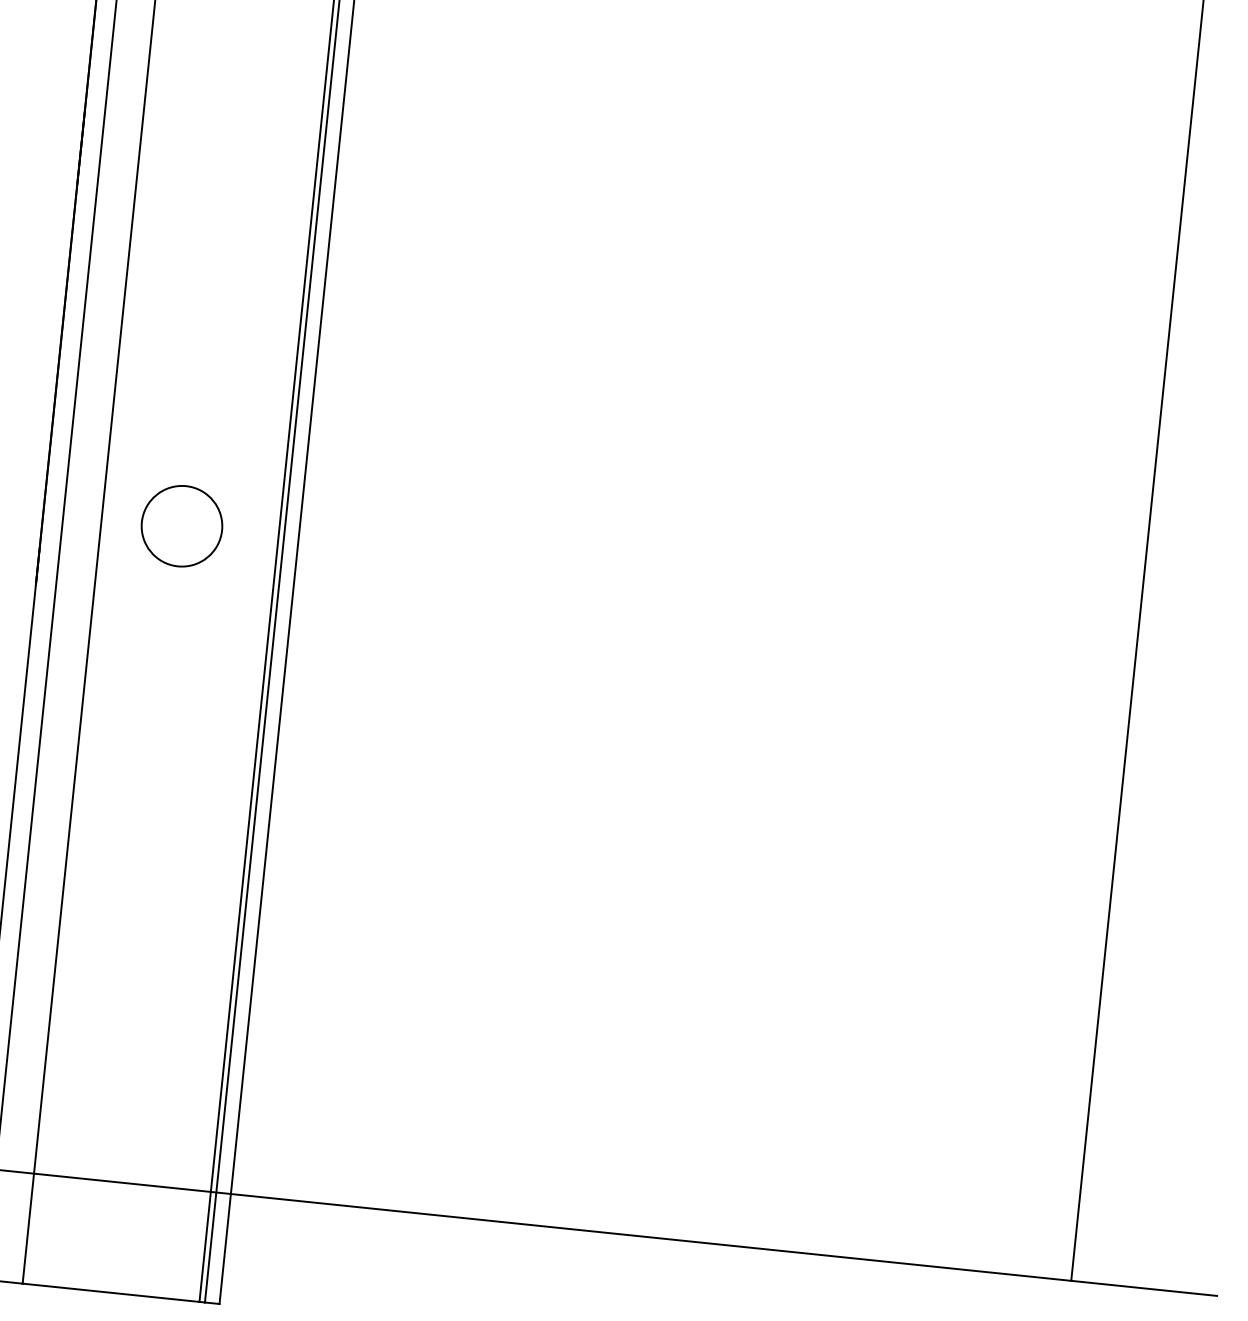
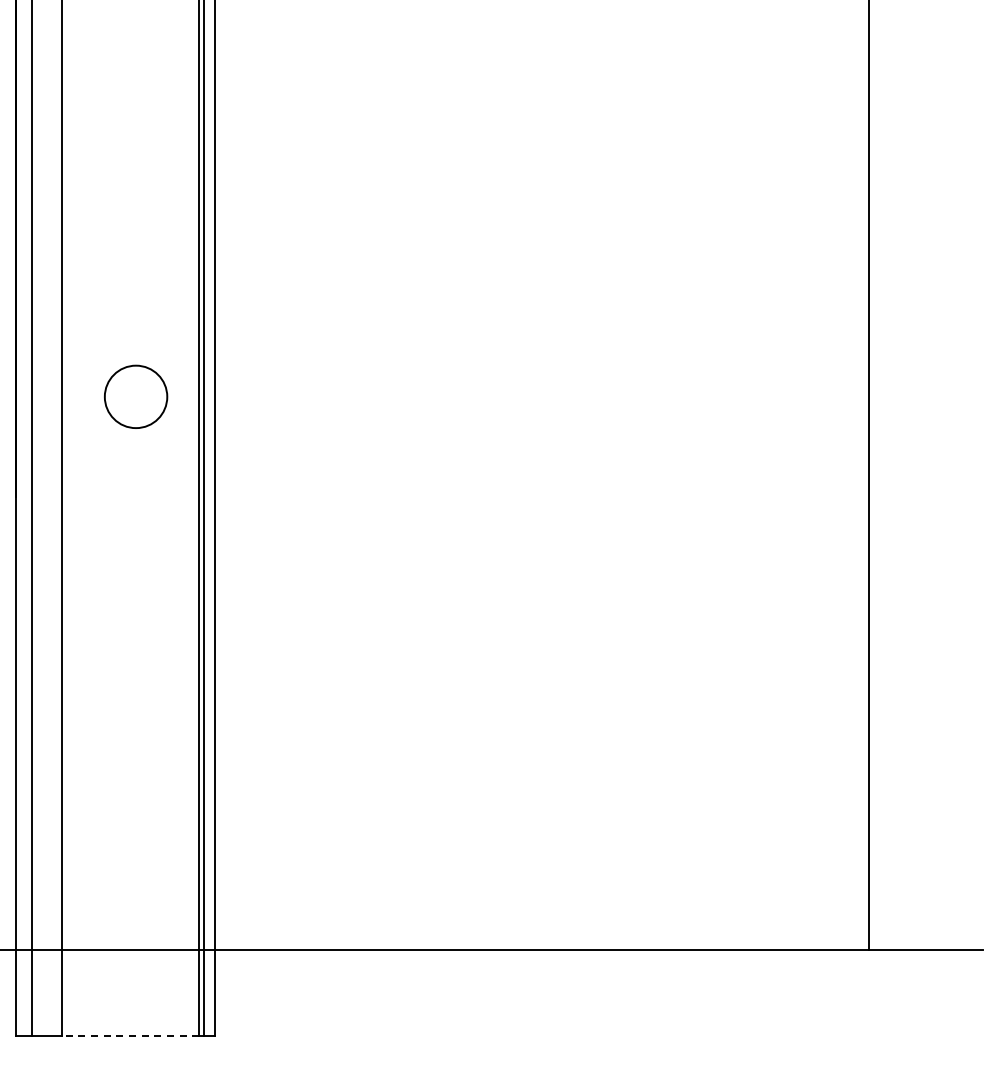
circle: (182, 525) -> (136, 396), moved
line: (111, 1293) -> (130, 1036), solid -> dashed

